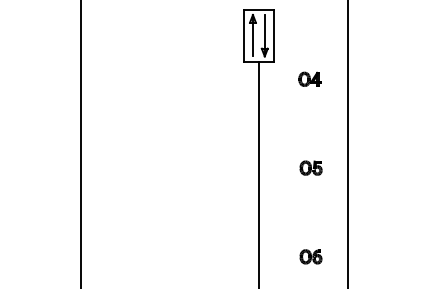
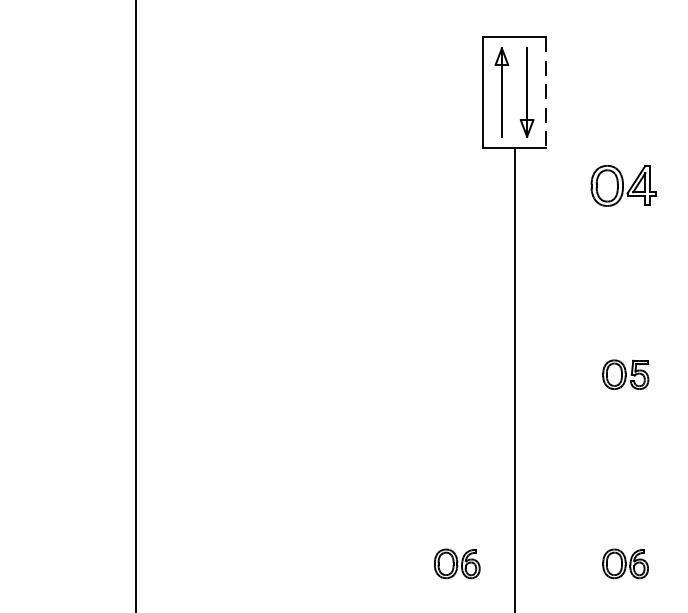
line: (273, 35) -> (545, 92), solid -> dashed
part: (309, 78) -> (622, 183), size x1.4
part: (231, 256) -> (456, 563), added

